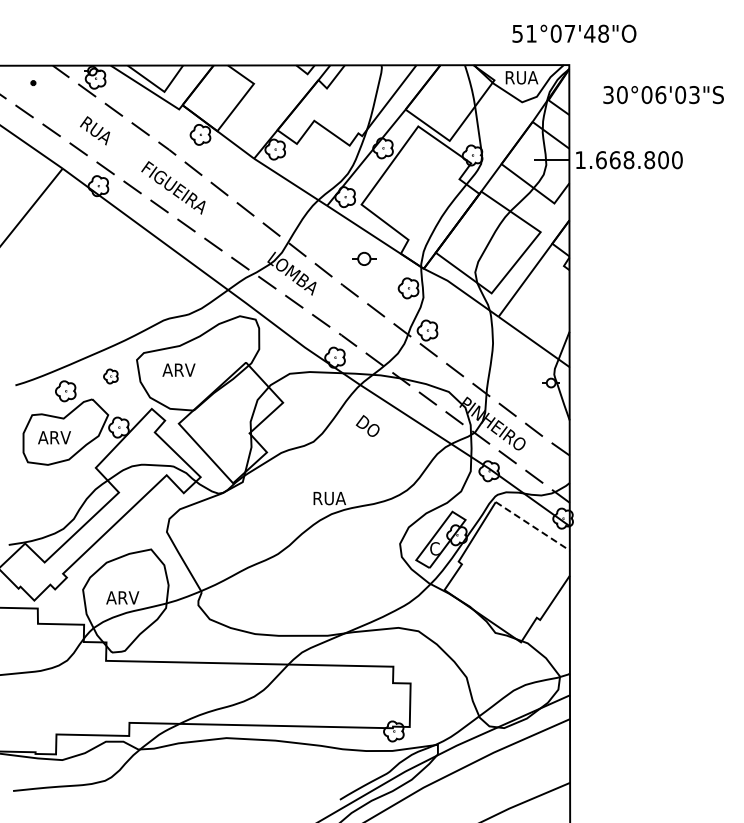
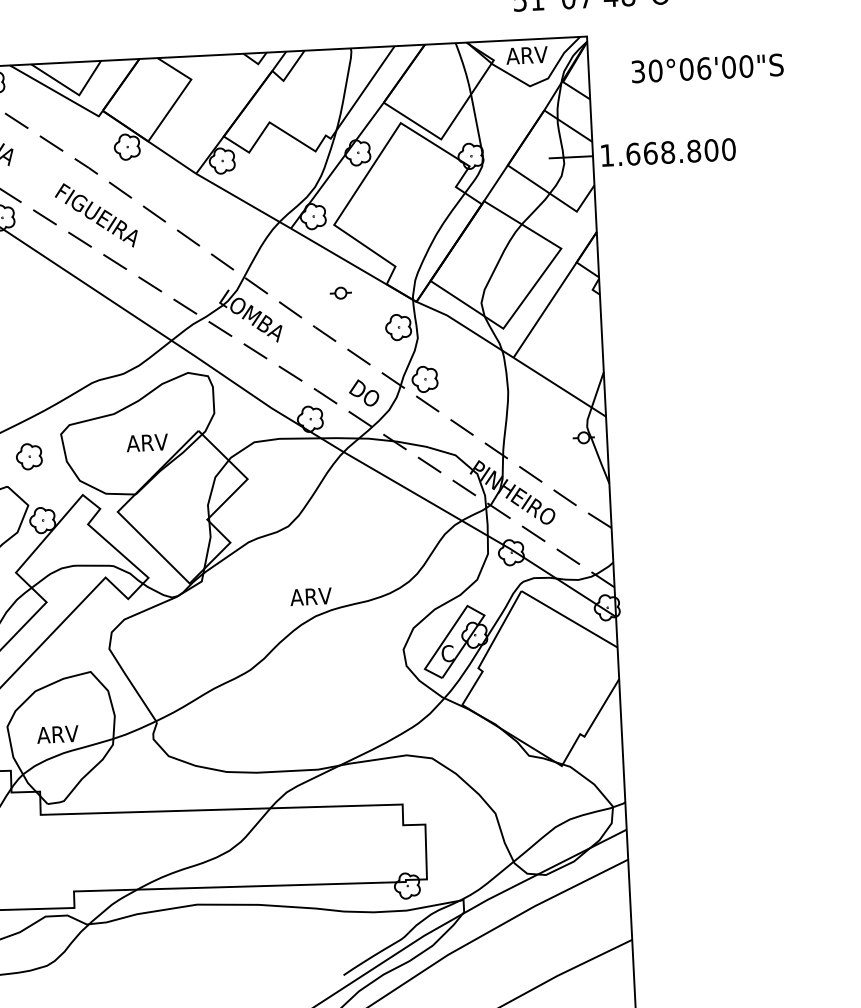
text: (521, 77) -> (527, 55), RUA -> ARV
text: (694, 95) -> (746, 67), 30°06'03"S -> 30°06'00"S
part: (363, 258) -> (339, 292), size x0.71
text: (178, 369) -> (146, 442), moved
part: (110, 376) -> (28, 456), size x1.43
text: (367, 425) -> (363, 392), moved
text: (329, 498) -> (311, 596), RUA -> ARV
line: (533, 526) -> (570, 619), dashed -> solid

